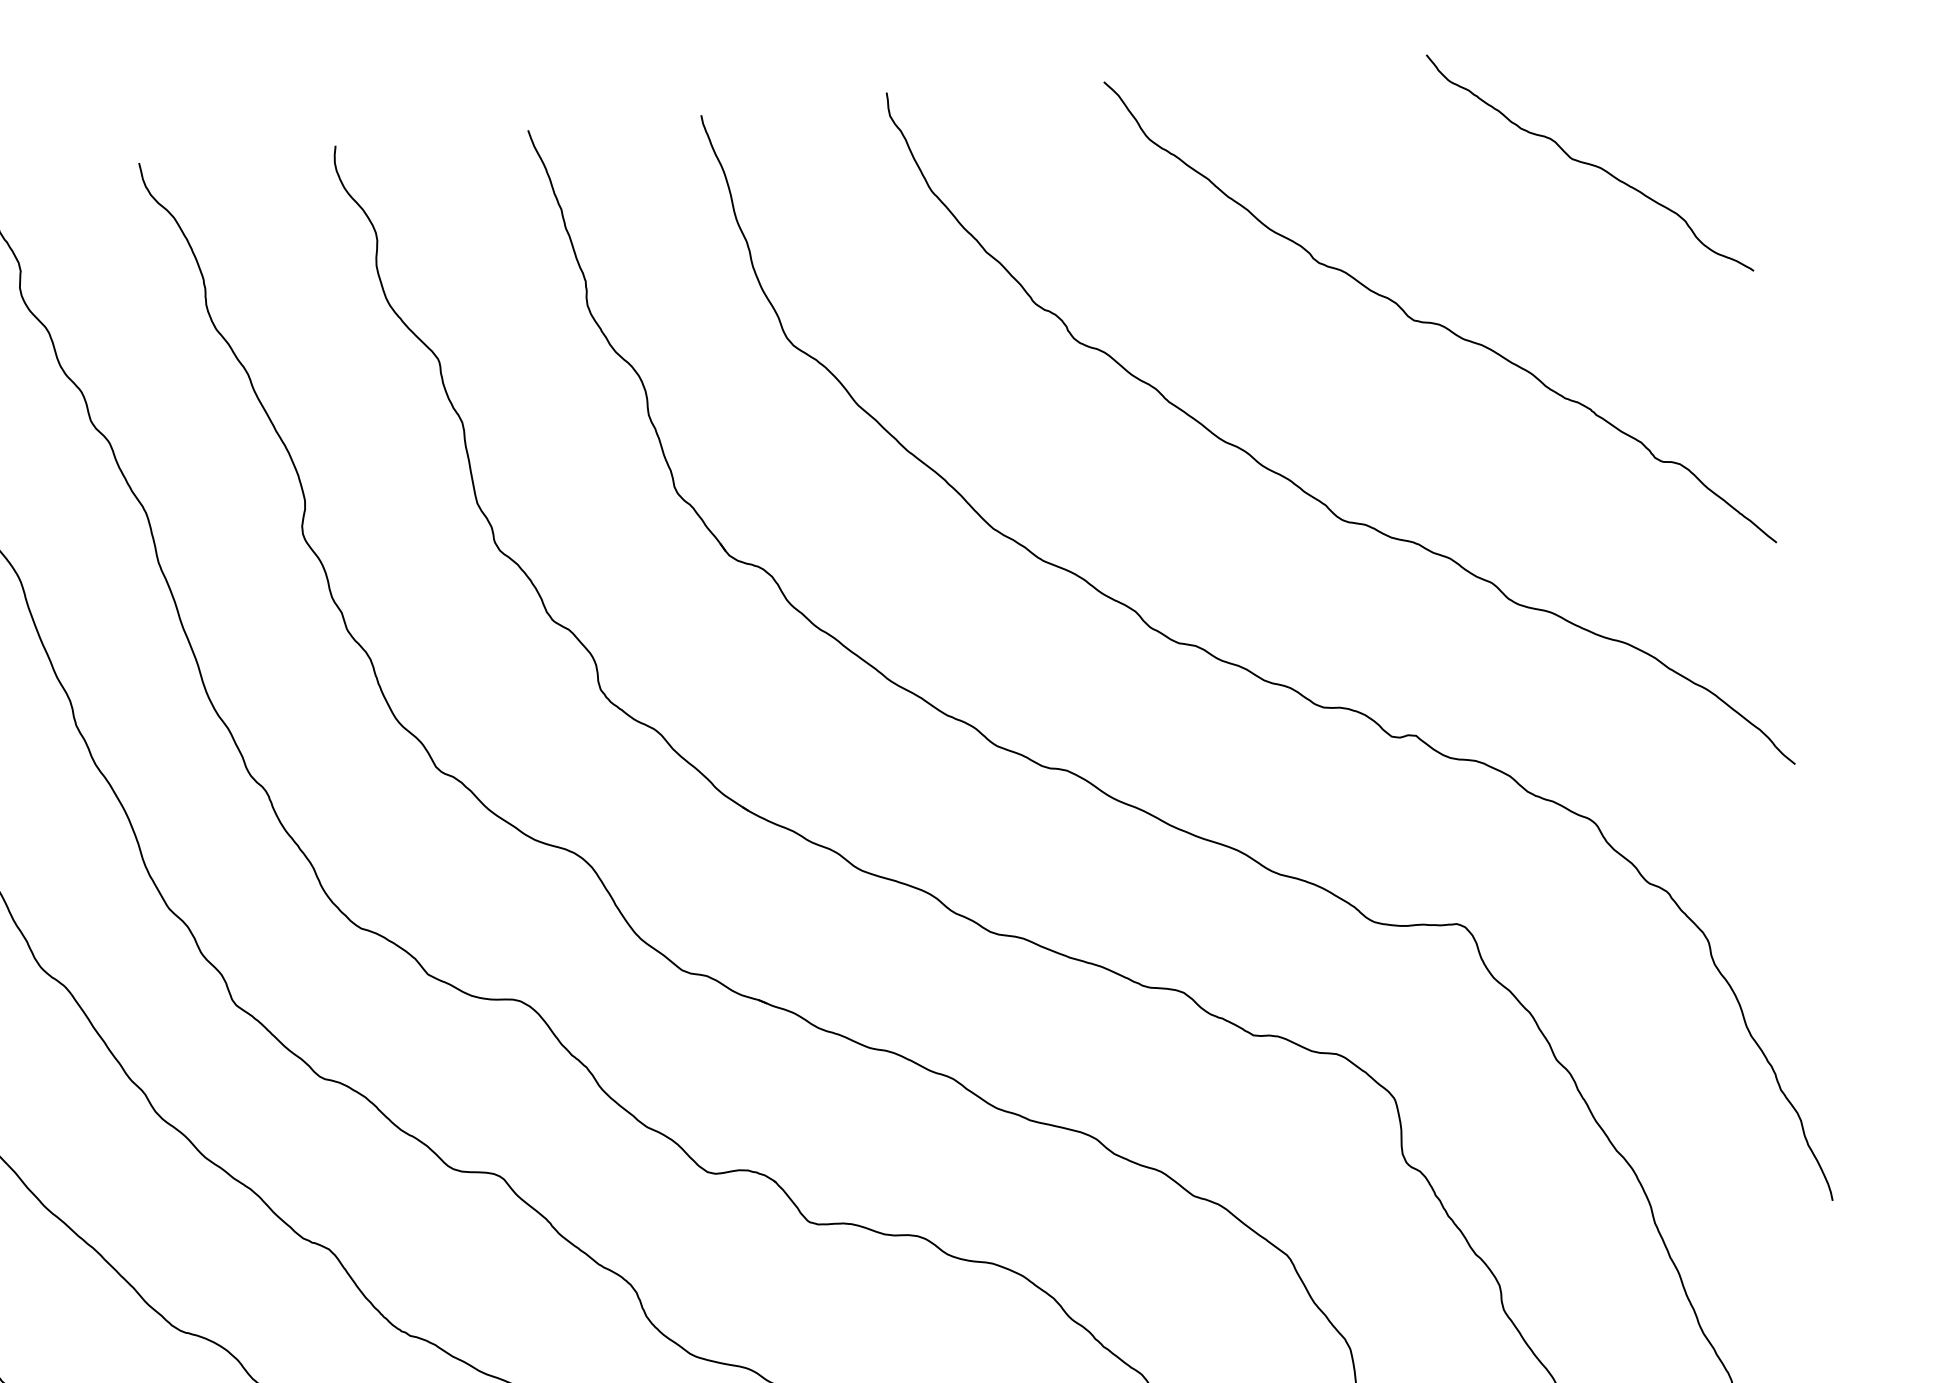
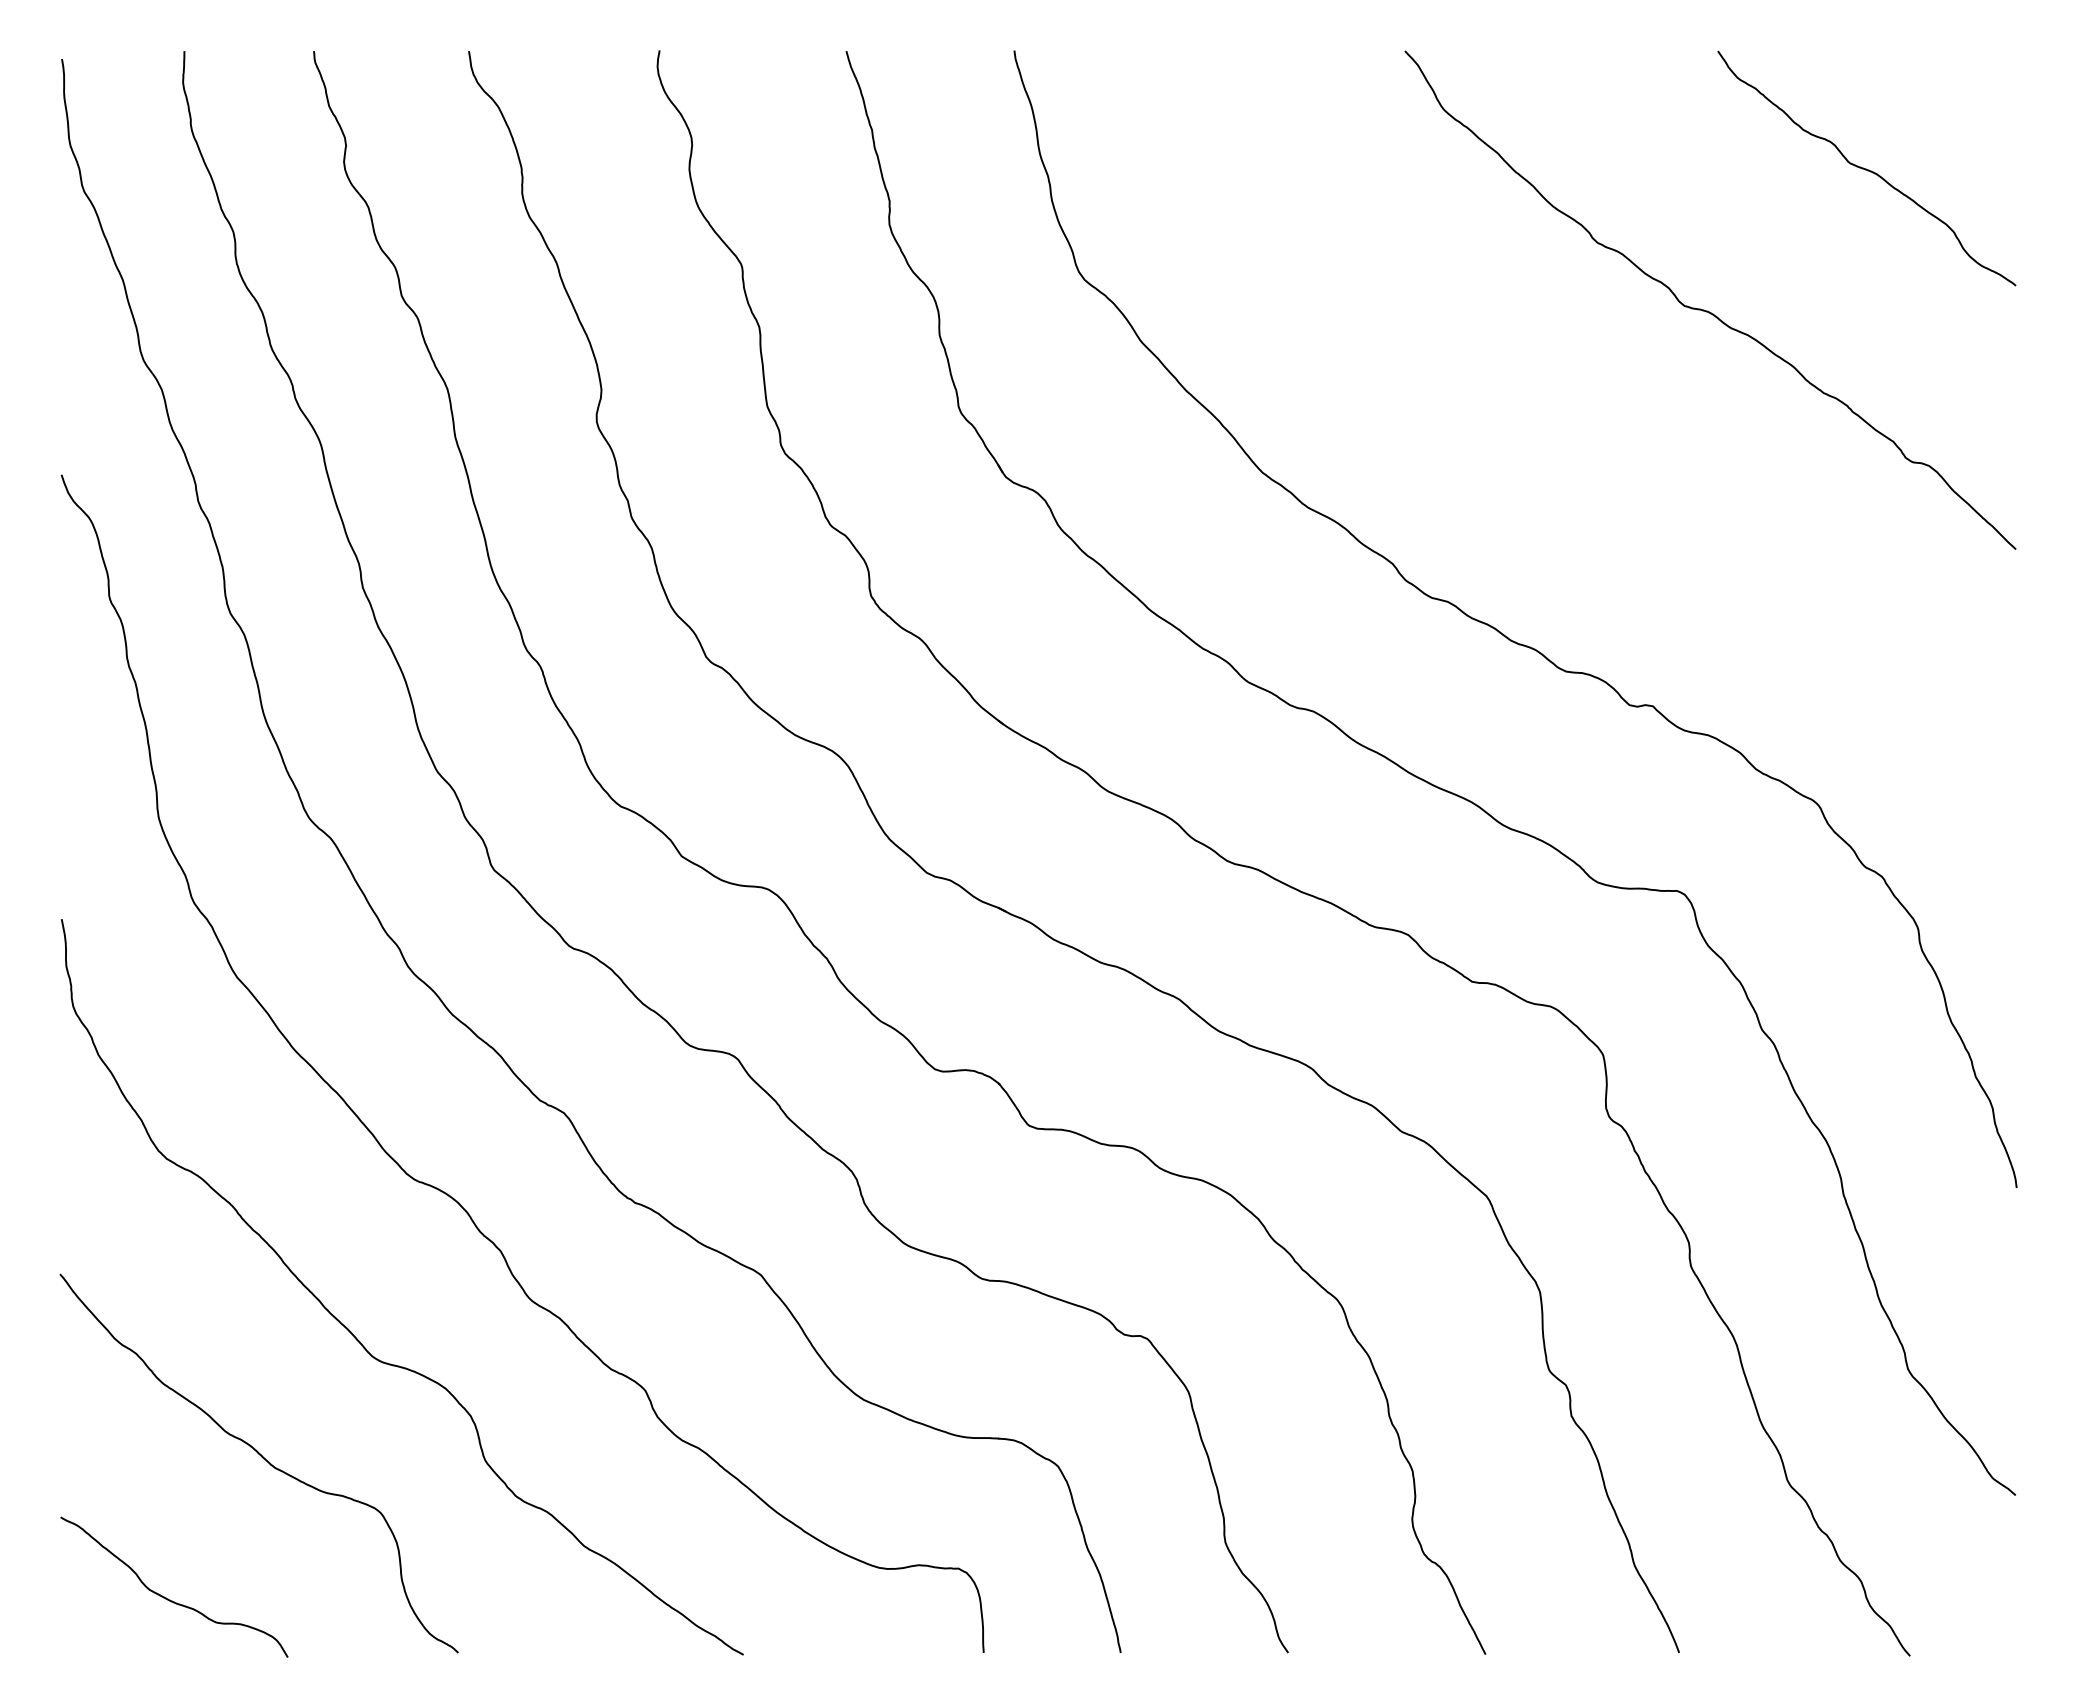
curve: (1294, 482) -> (1556, 452), removed

